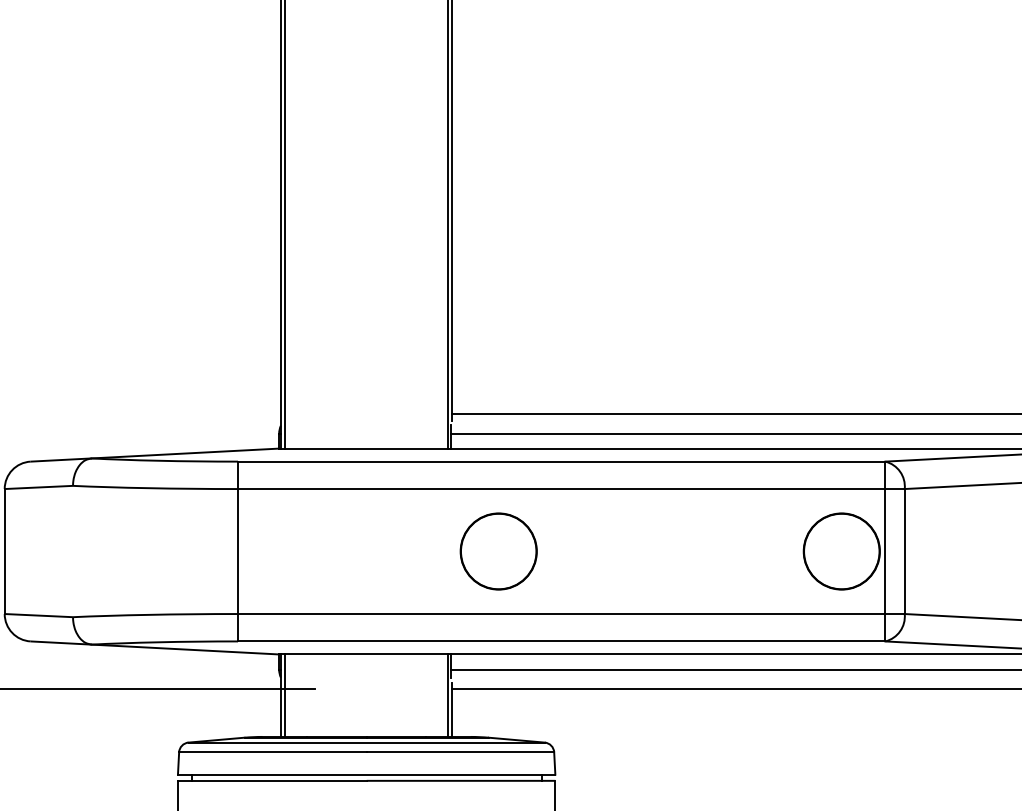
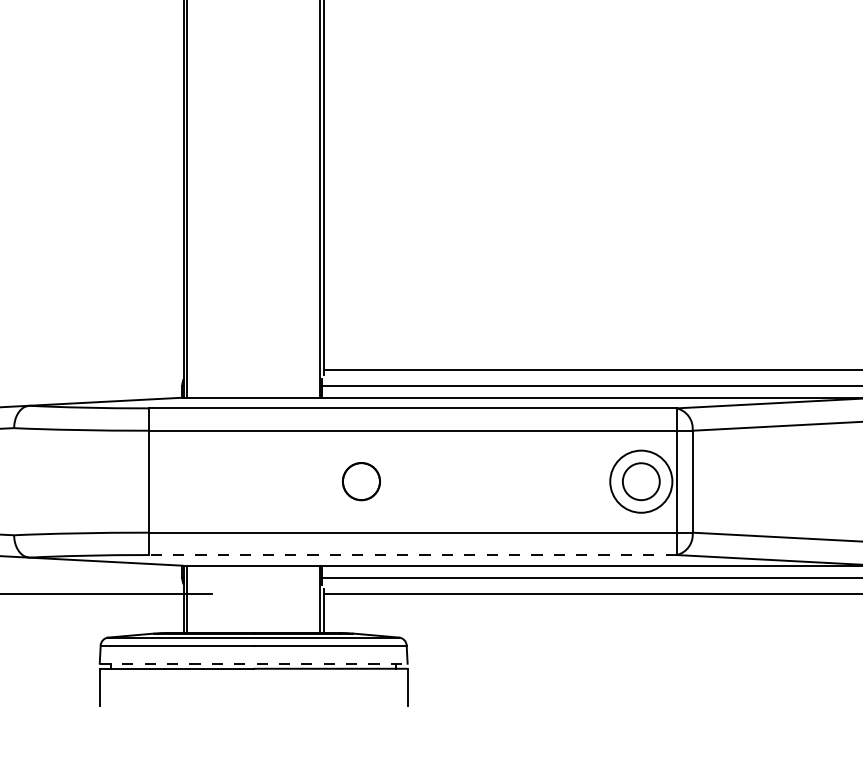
circle: (498, 551) -> (361, 481), size x0.6
circle: (842, 551) -> (641, 481), size x0.6
line: (561, 641) -> (412, 555), solid -> dashed
line: (366, 774) -> (253, 663), solid -> dashed

